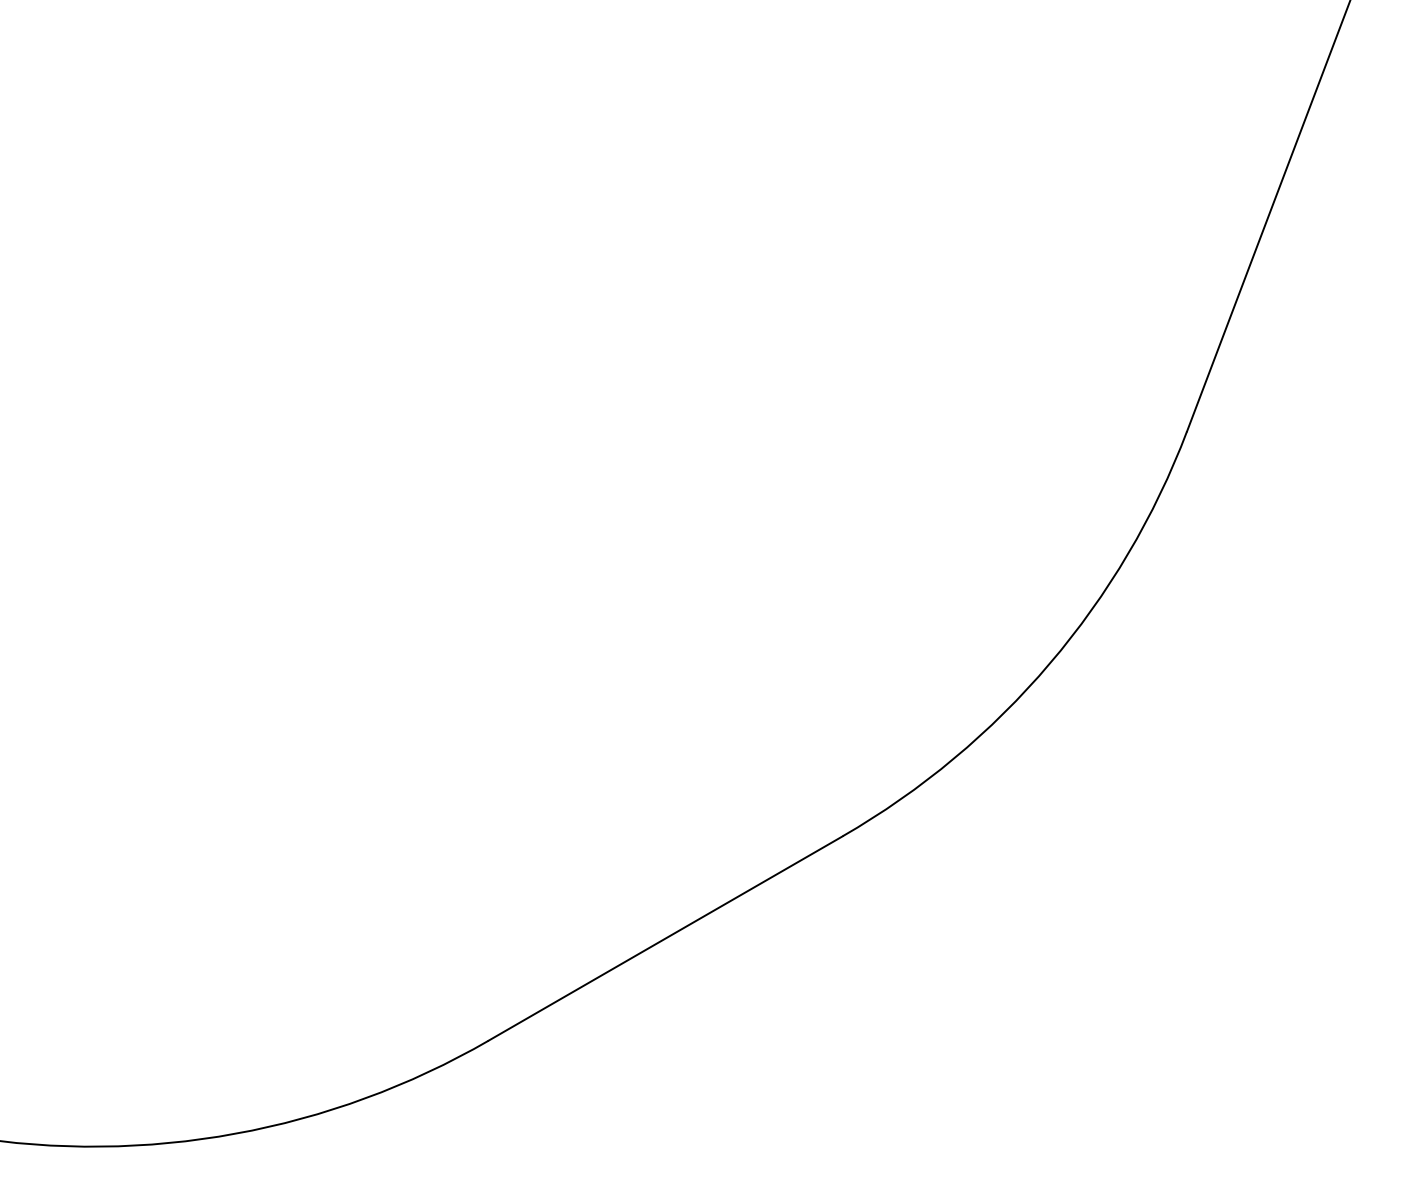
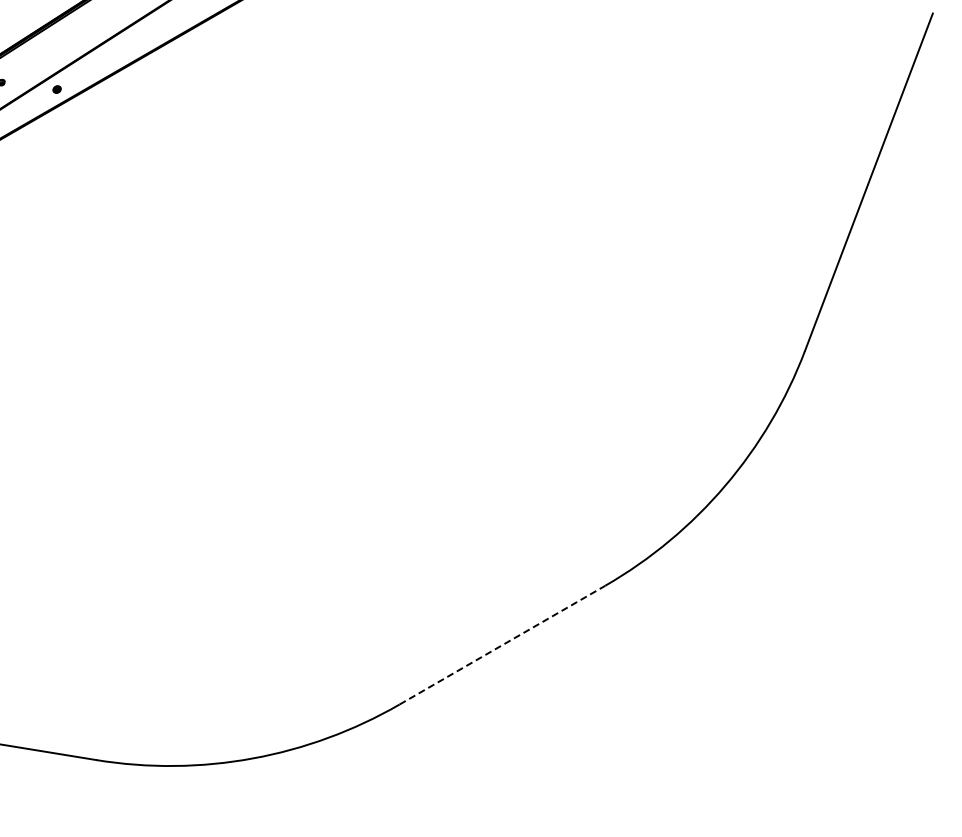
line: (665, 939) -> (502, 645), solid -> dashed

